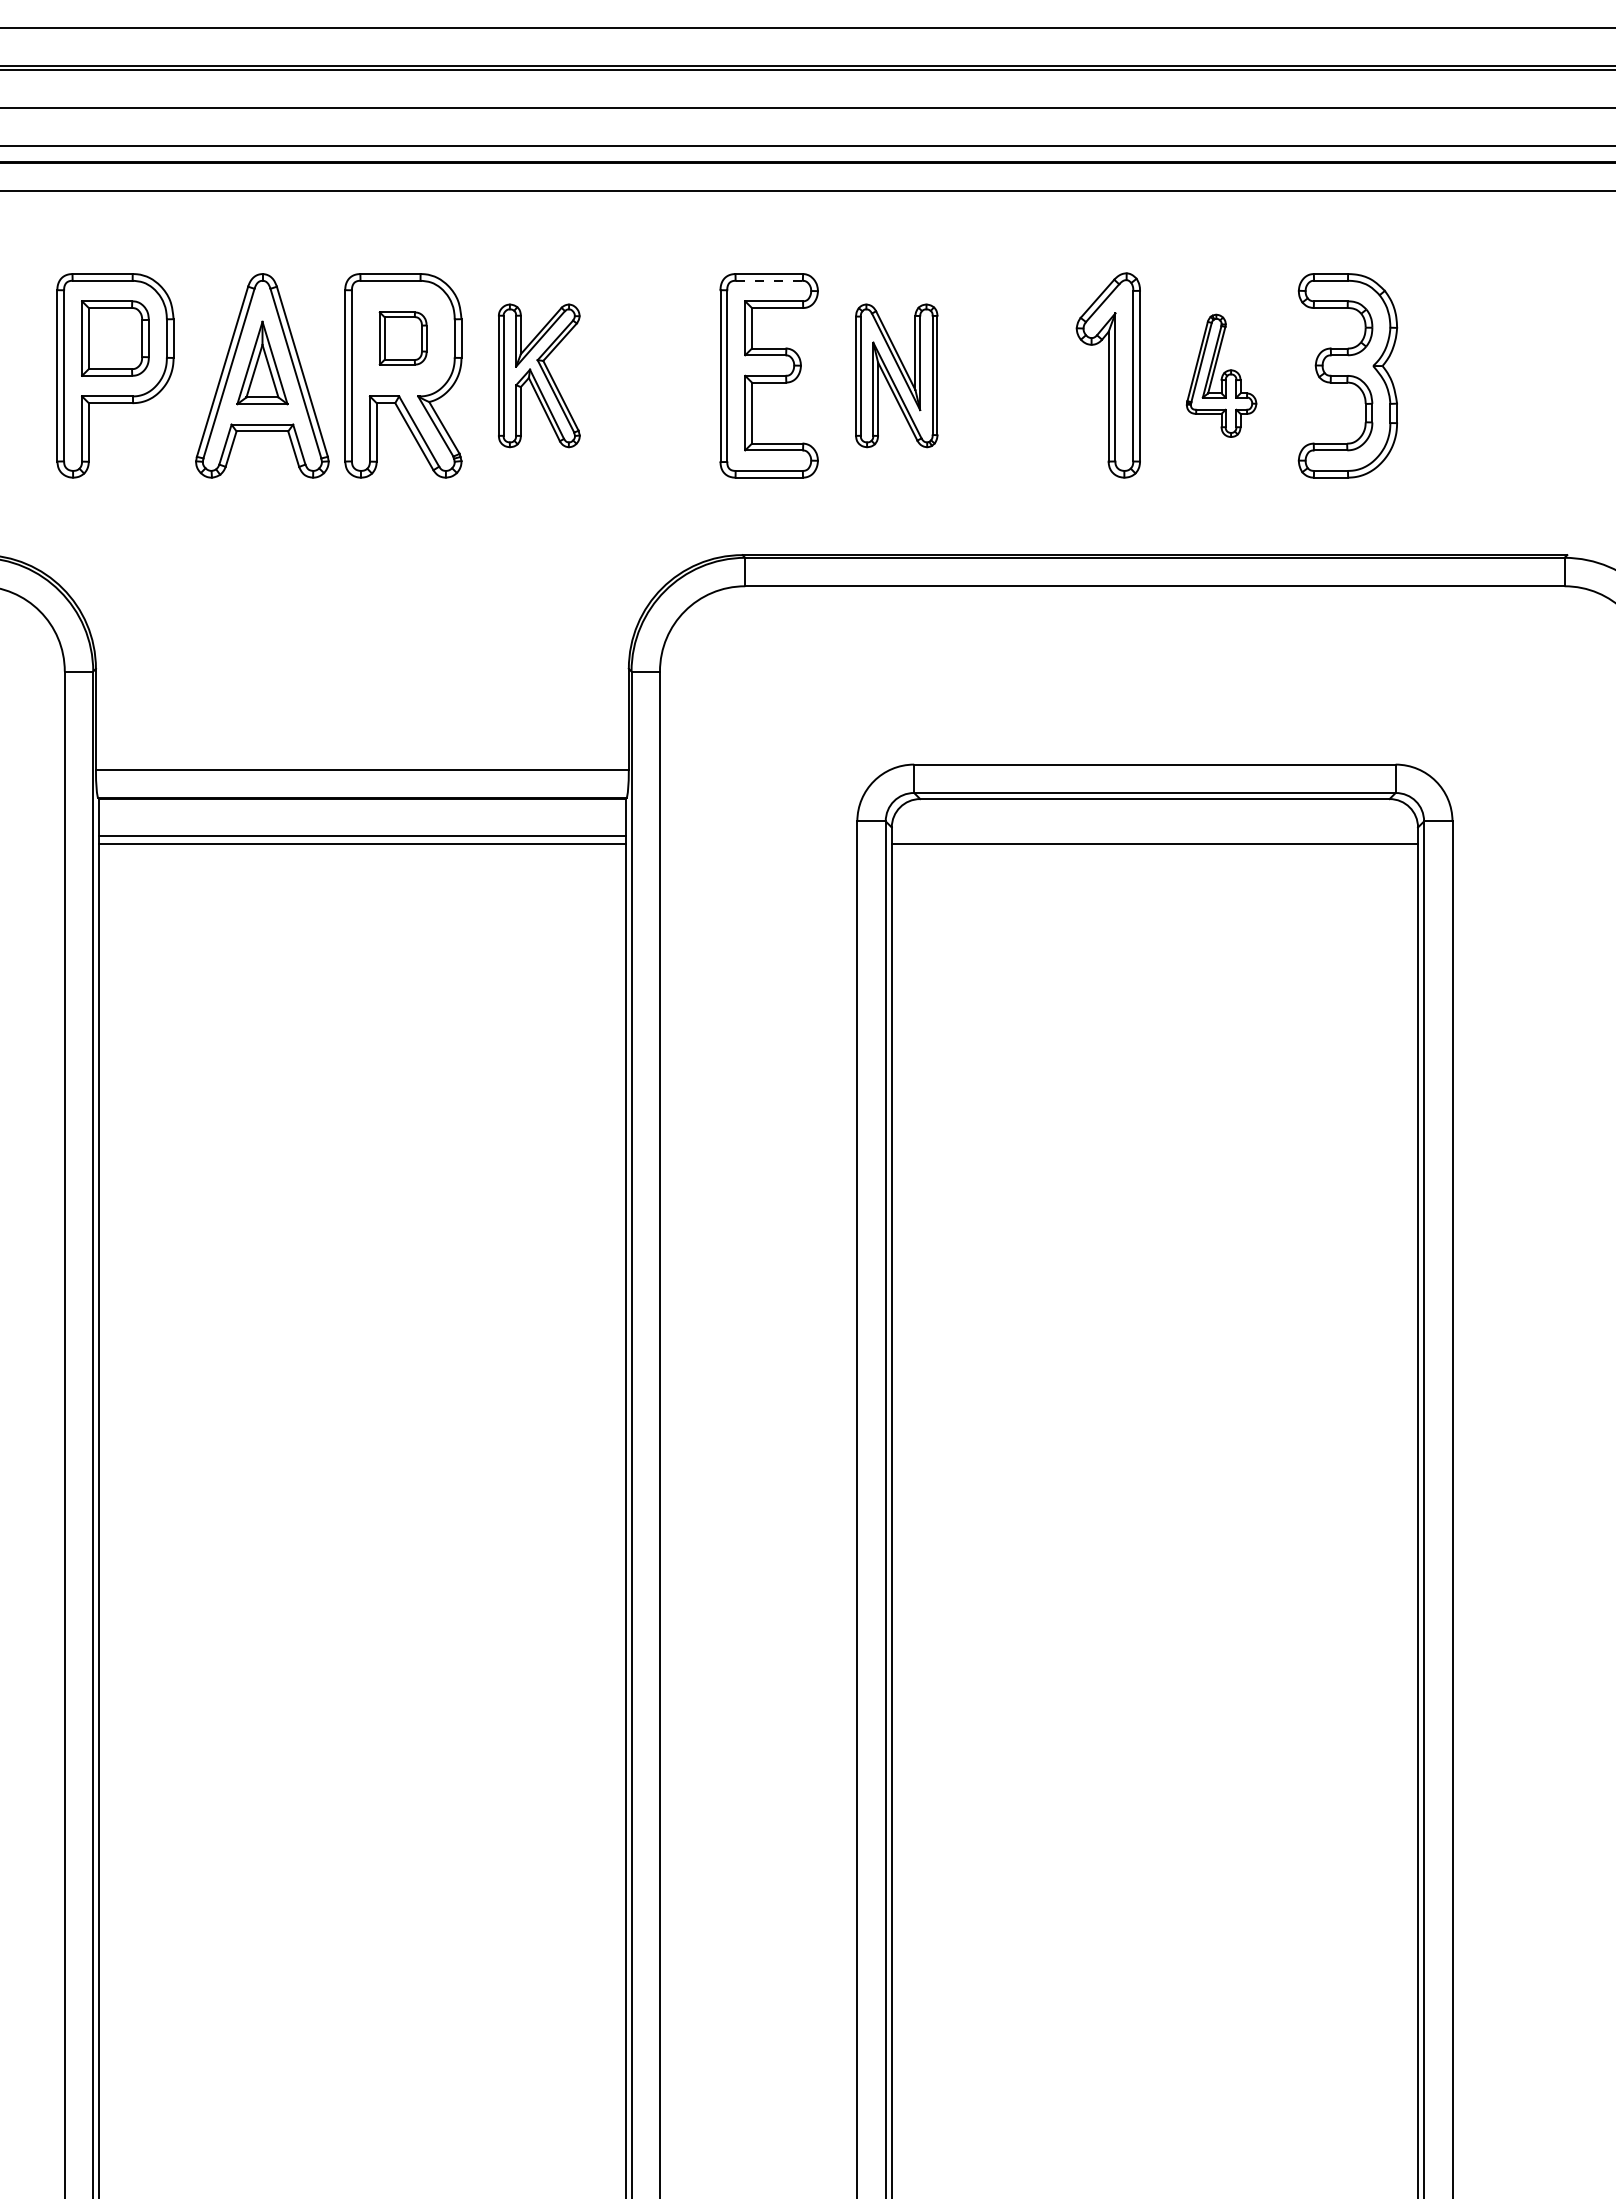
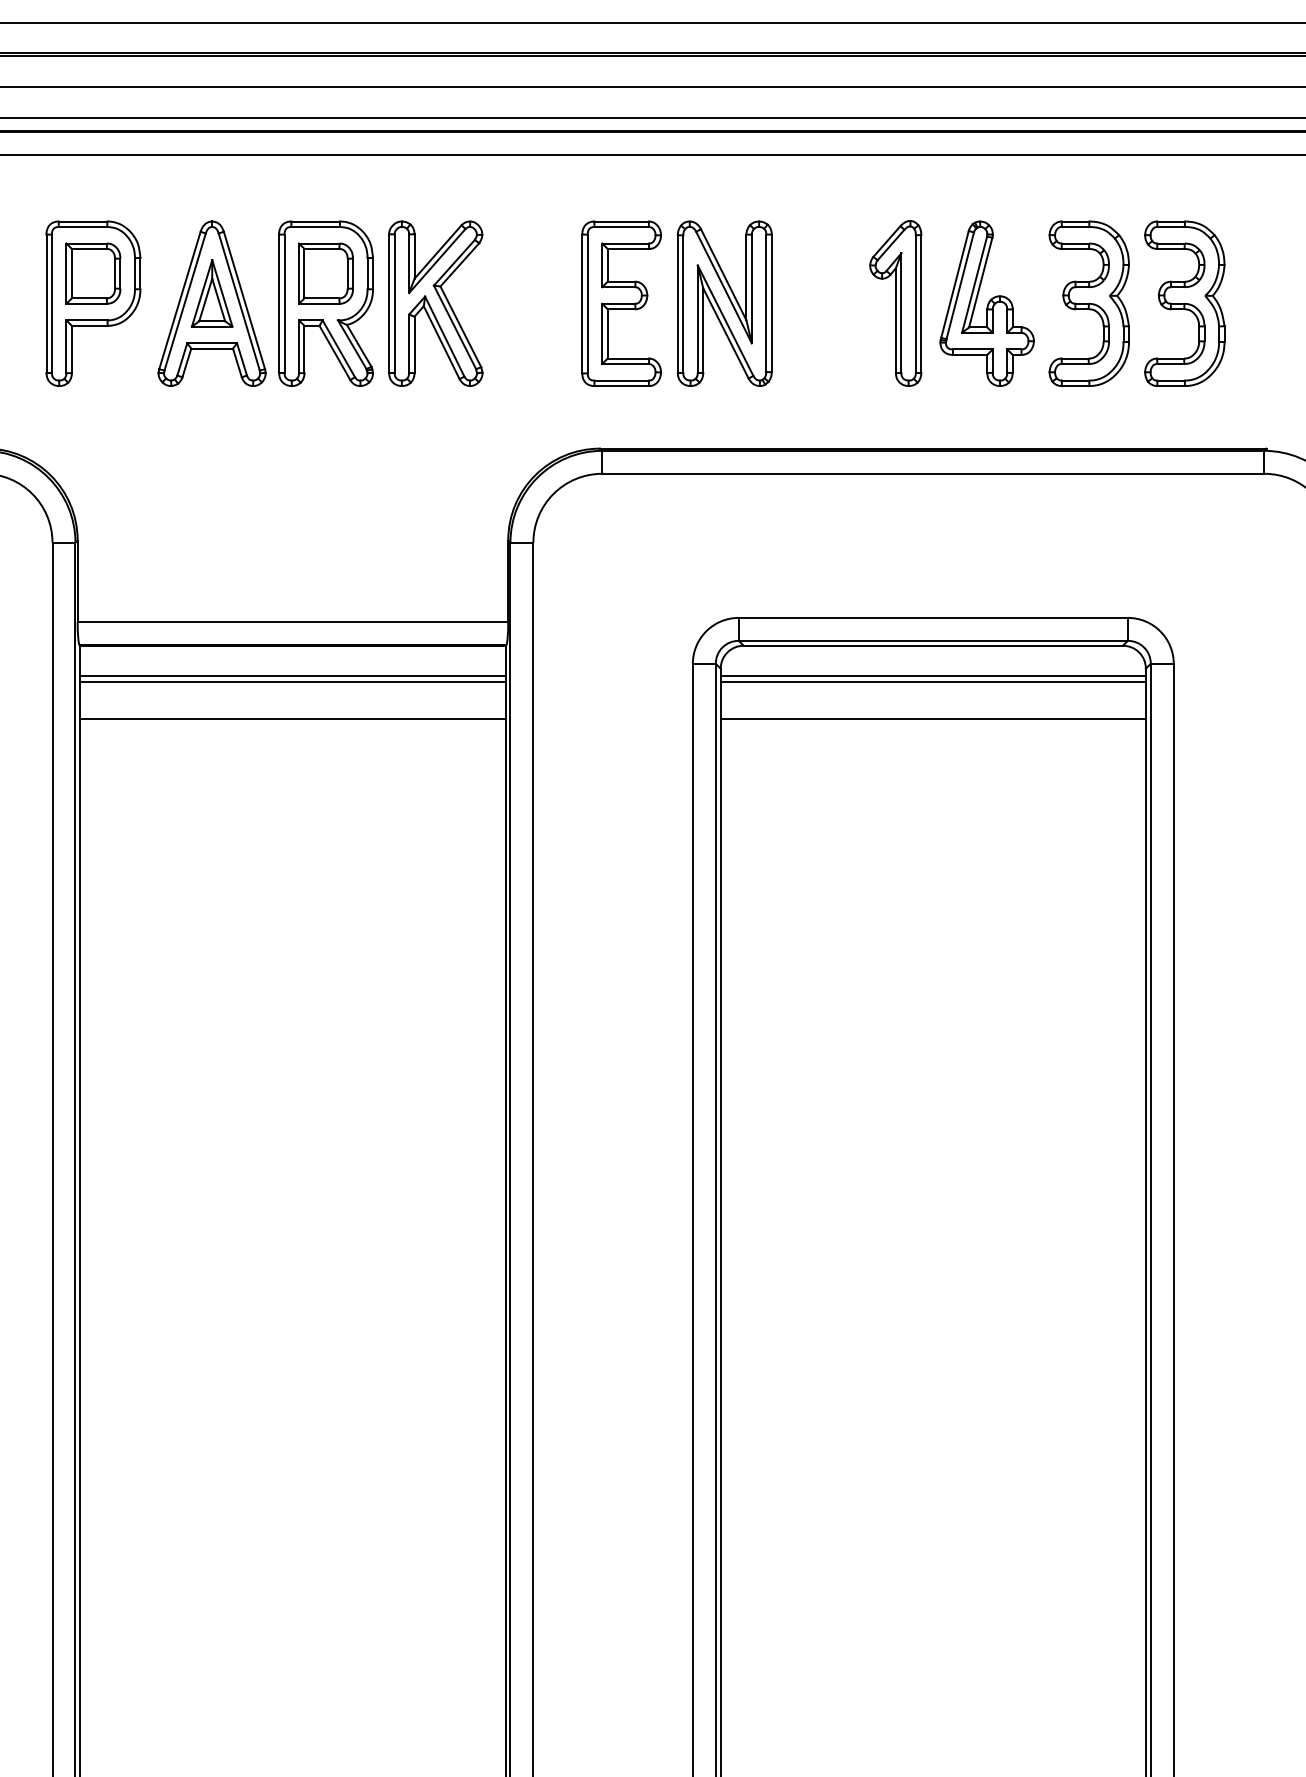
line: (769, 280) -> (621, 226), dashed -> solid
part: (402, 338) -> (325, 273), size x1.43
part: (539, 375) -> (436, 303), size x1.43
part: (896, 375) -> (724, 303), size x1.43
part: (1221, 375) -> (987, 303), size x1.67
part: (1466, 375) -> (1185, 303), added
line: (1154, 836) -> (932, 675), added
line: (362, 889) -> (293, 718), added
line: (1154, 889) -> (932, 718), added

